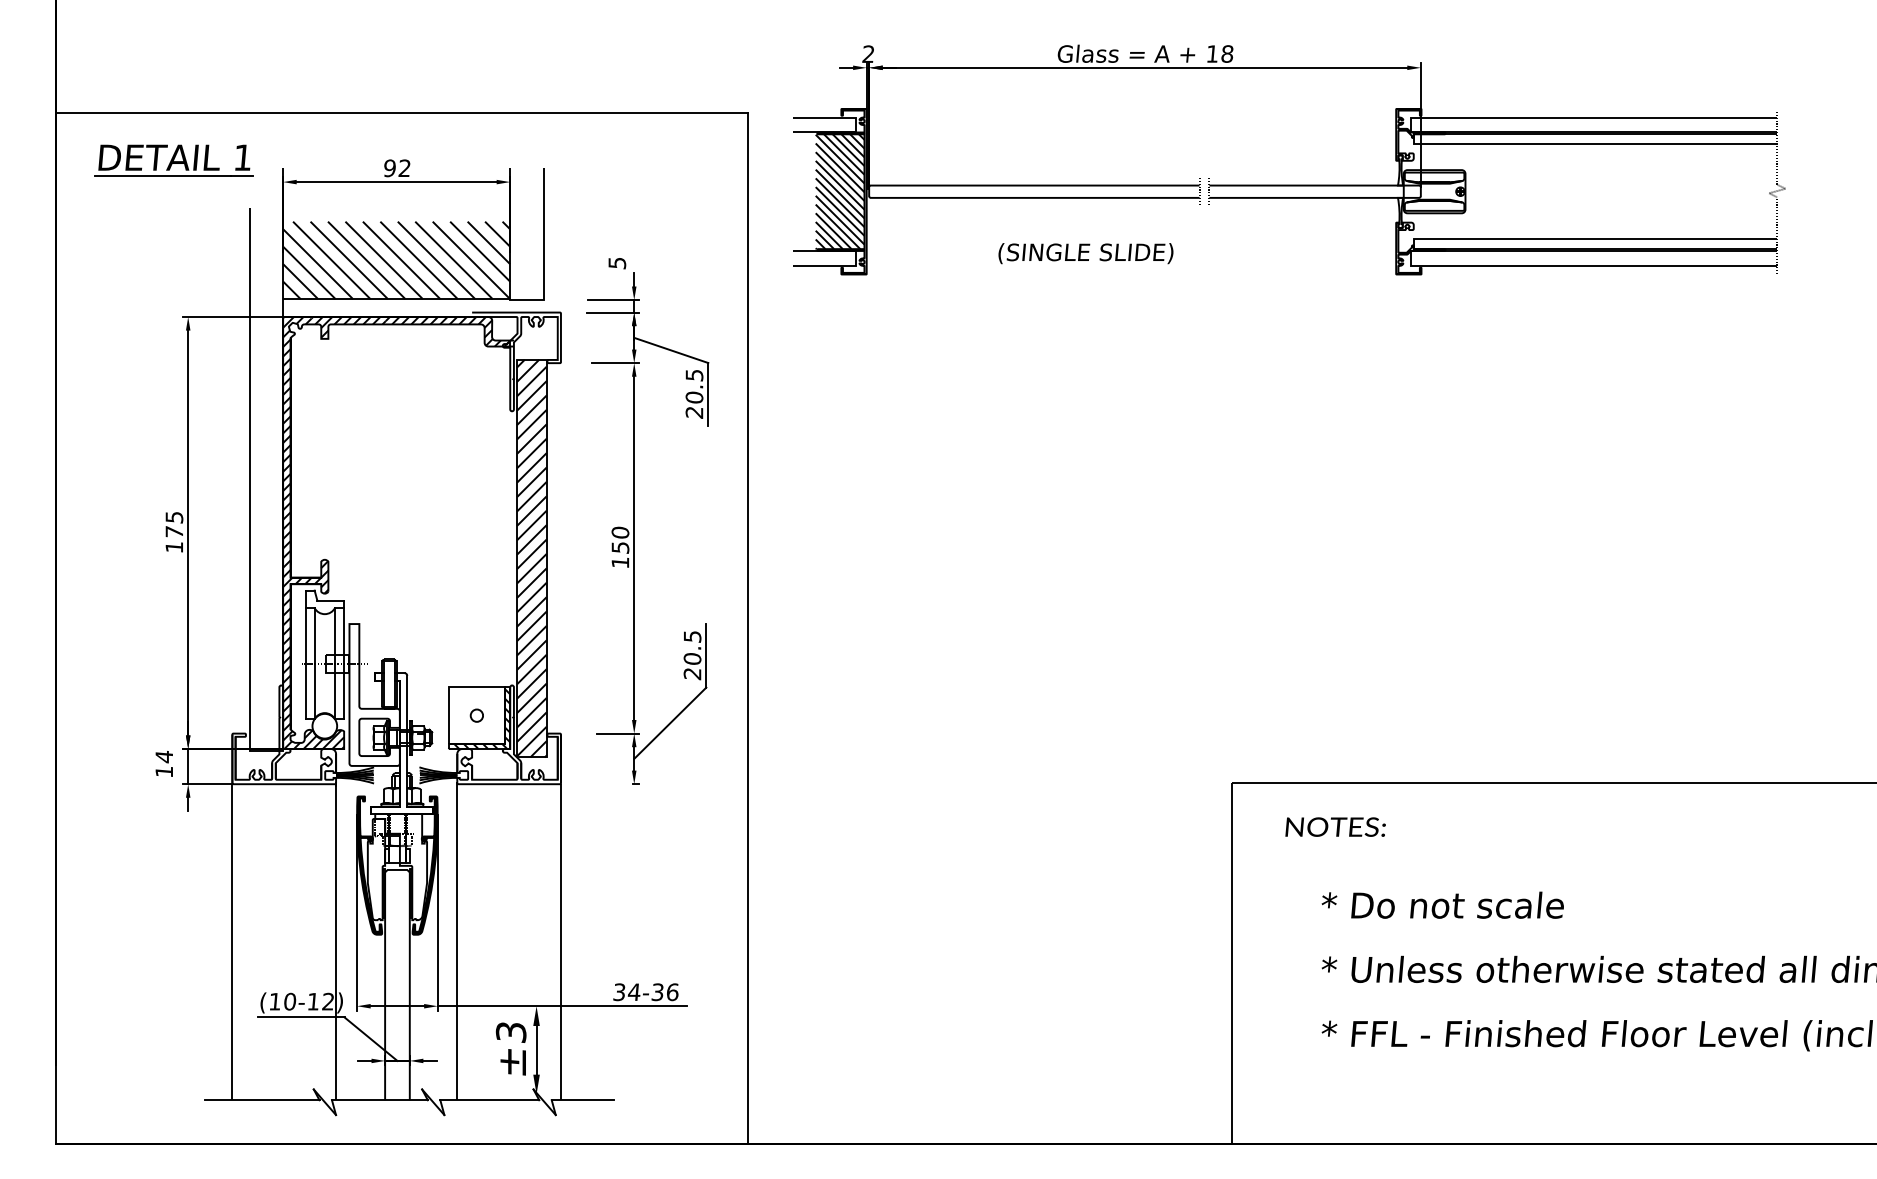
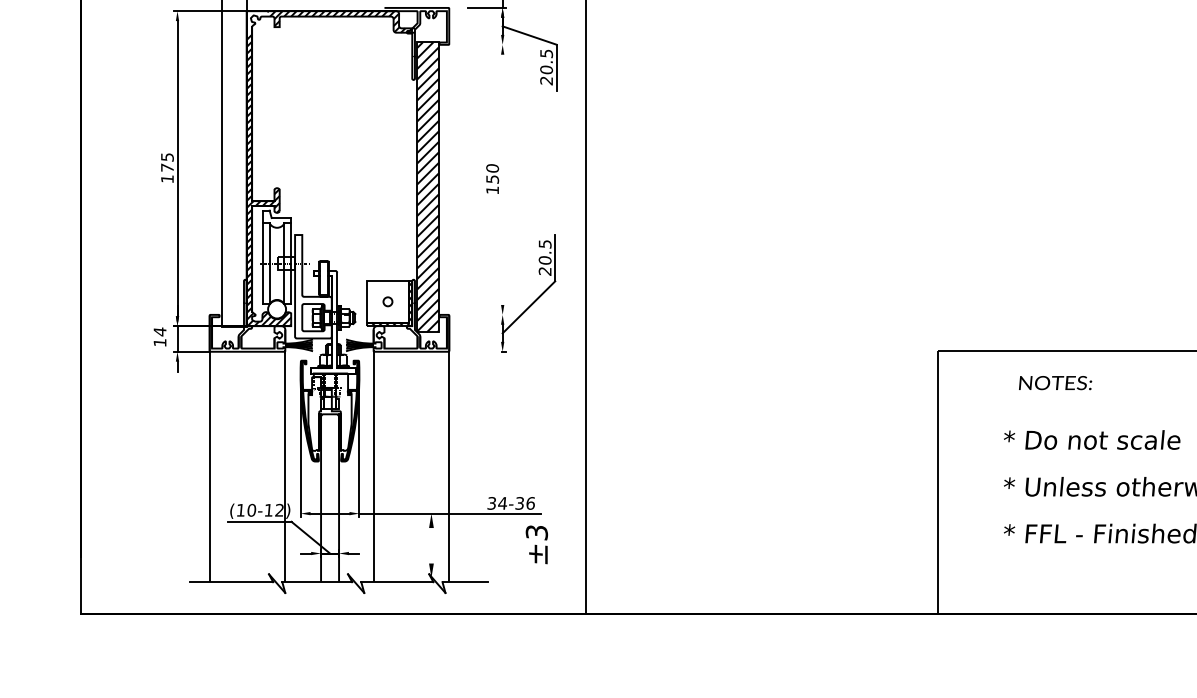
hatch: (297, 332) -> (257, 22), removed
line: (615, 363) -> (489, 45), removed
line: (634, 548) -> (502, 179), removed
line: (618, 733) -> (491, 314), removed
text: (1335, 826) -> (1055, 382), moved
text: (510, 1048) -> (536, 544), moved
line: (536, 1049) -> (431, 545), removed

